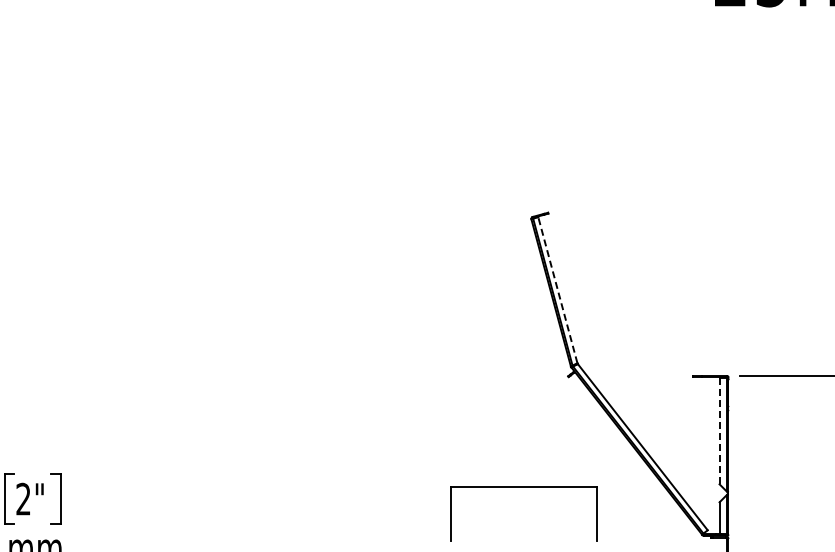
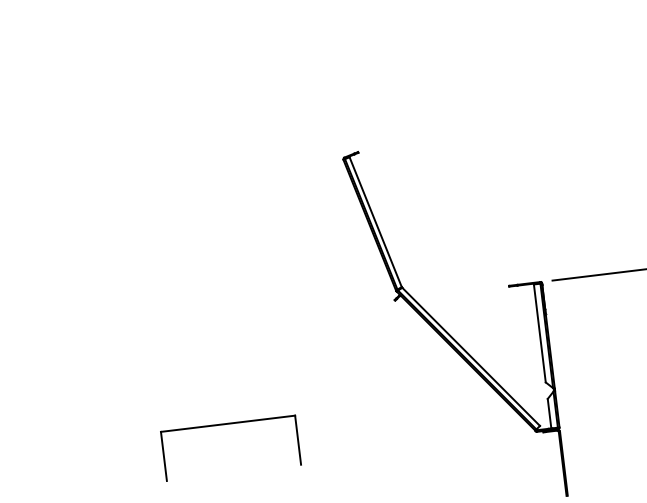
line: (557, 290) -> (375, 222), dashed -> solid
line: (719, 431) -> (539, 333), dashed -> solid
part: (523, 487) -> (227, 423), moved

